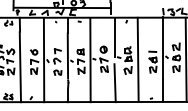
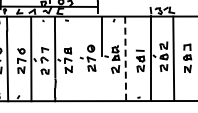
line: (138, 59) -> (125, 58), solid -> dashed
line: (90, 60) -> (77, 59), removed
line: (115, 83) -> (102, 82), removed

